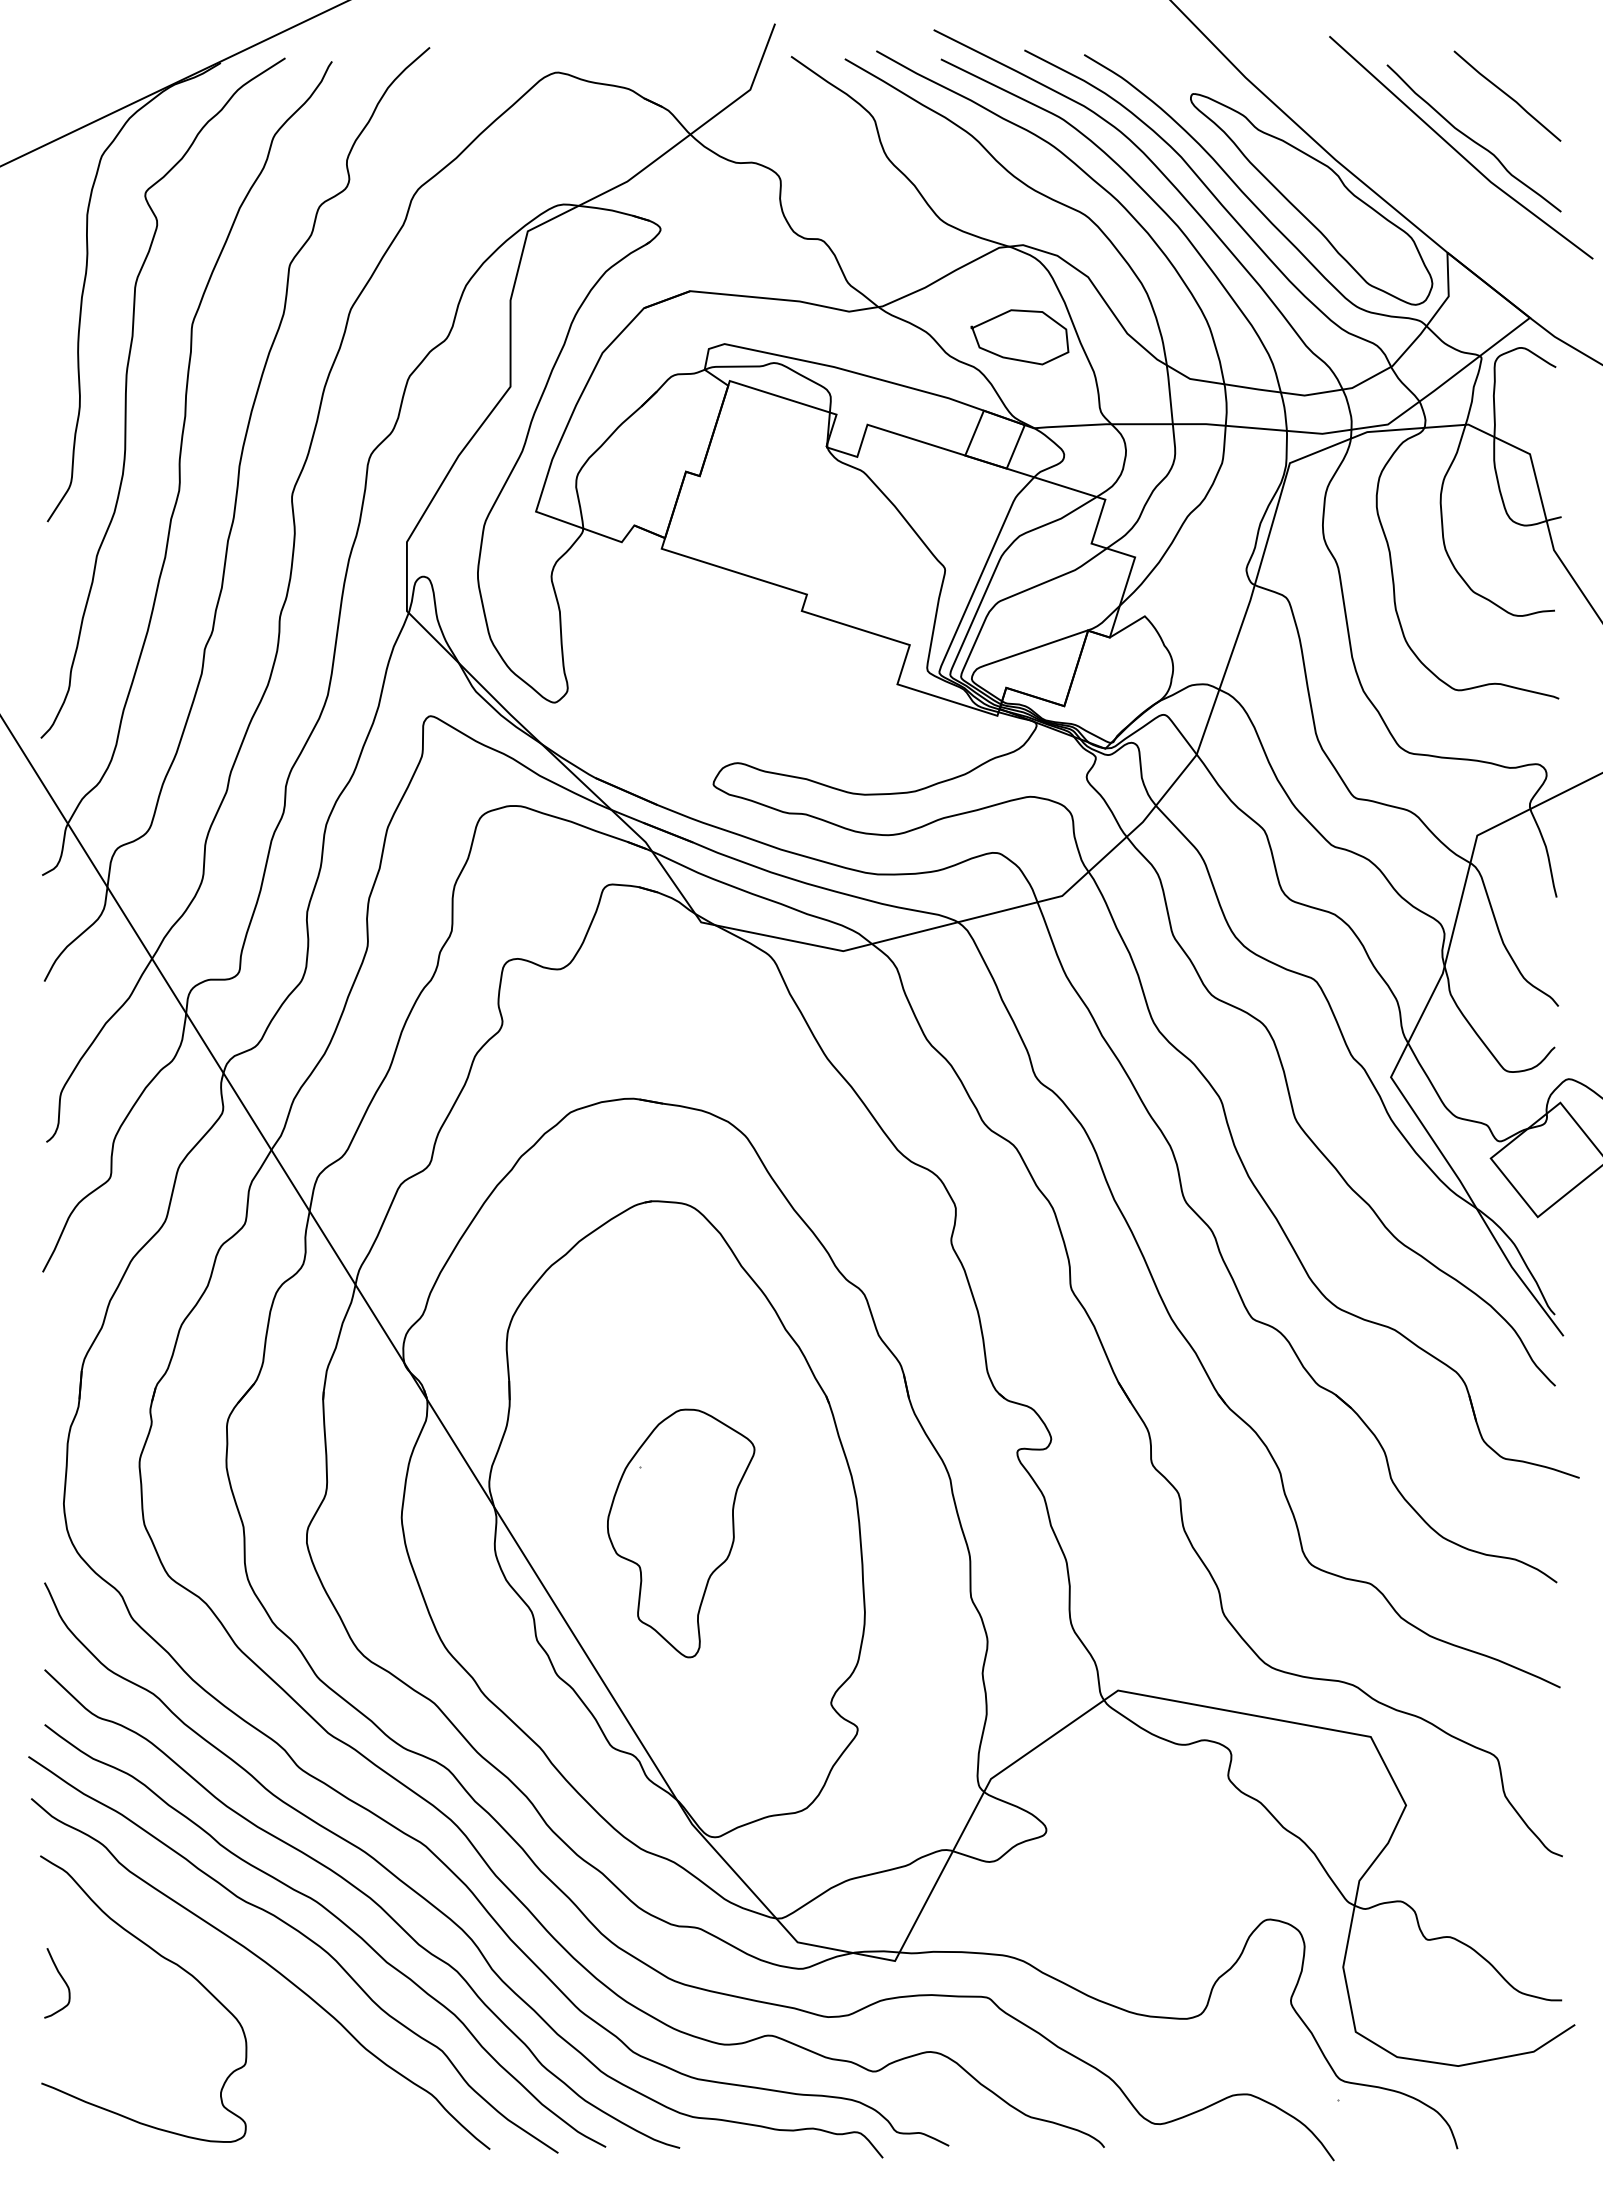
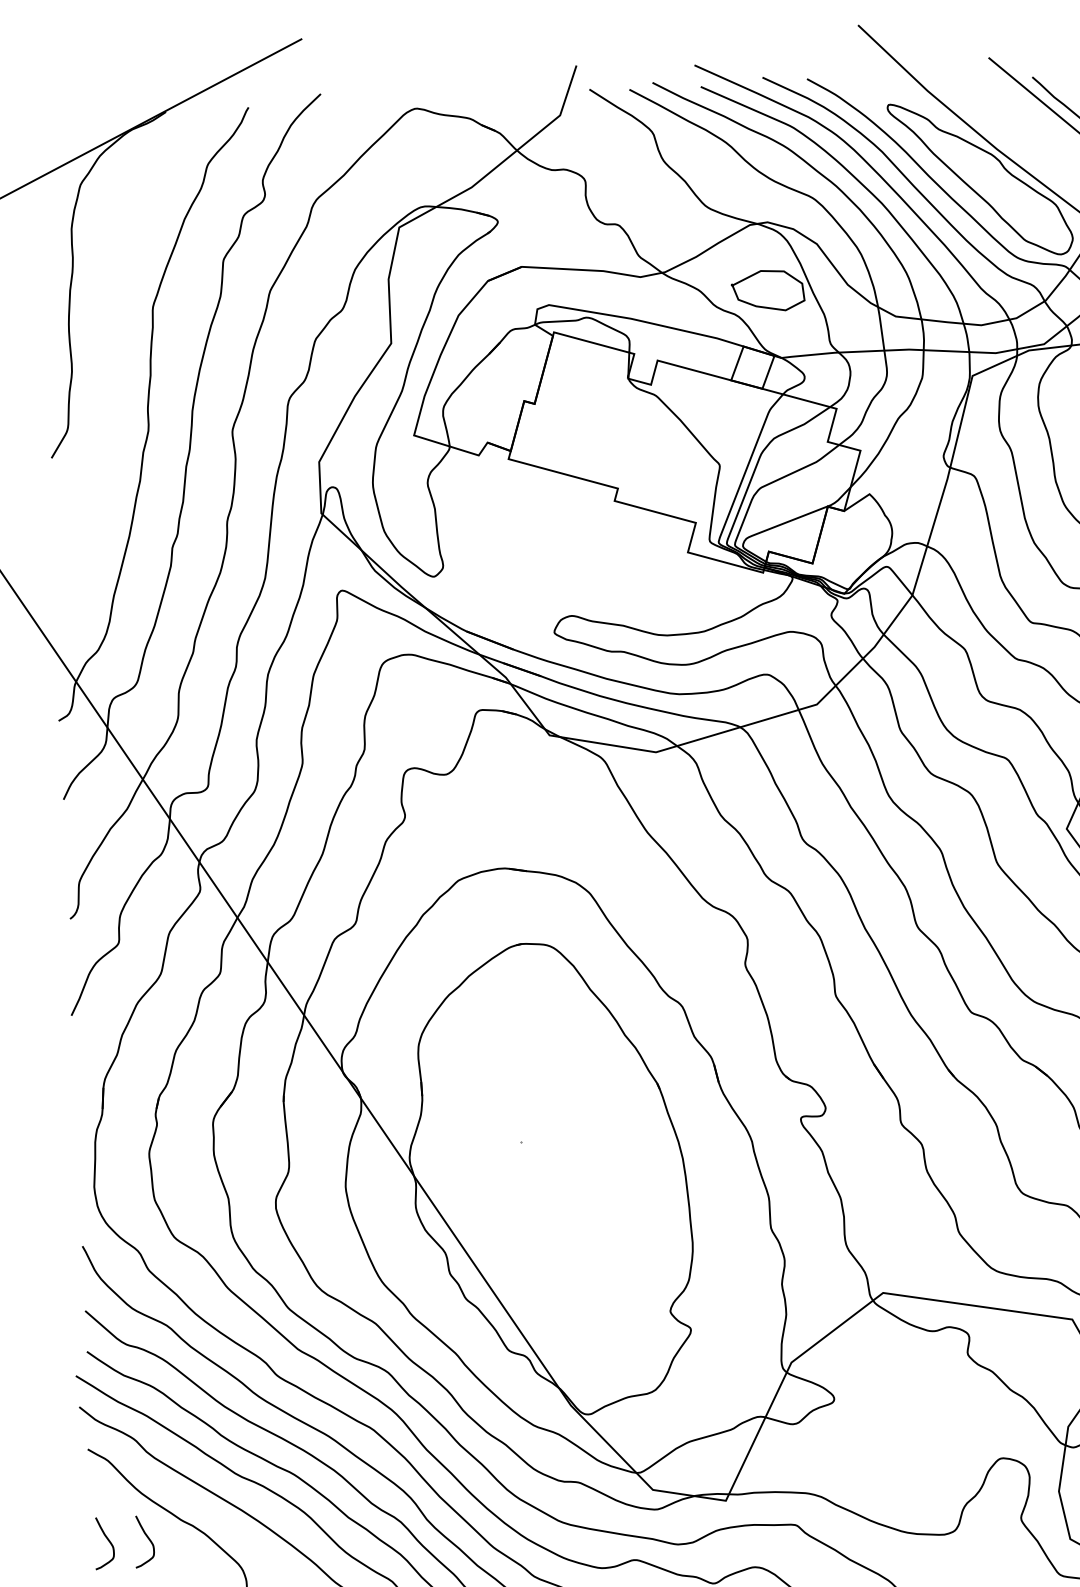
curve: (126, 397) -> (106, 363), removed
part: (681, 1533) -> (553, 1189), removed
curve: (117, 1981) -> (149, 1540), added

